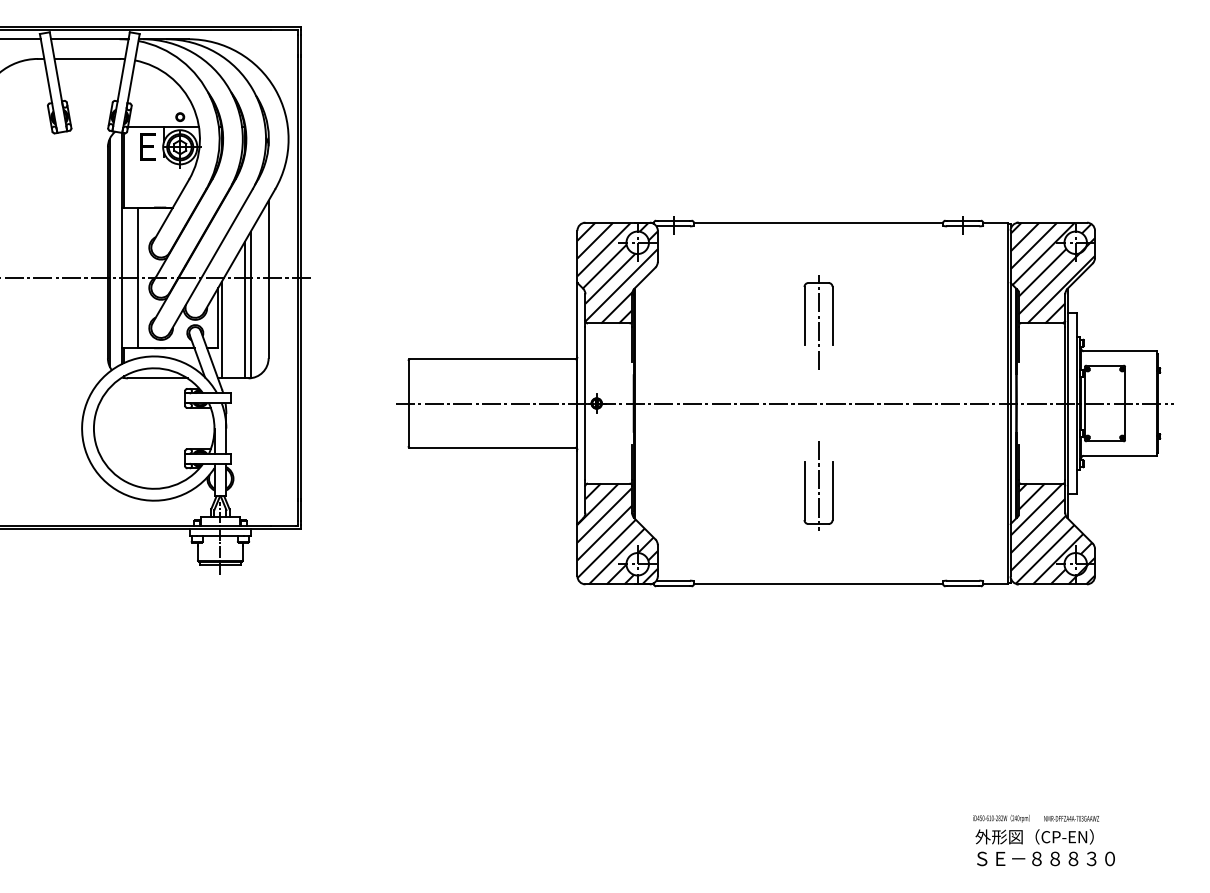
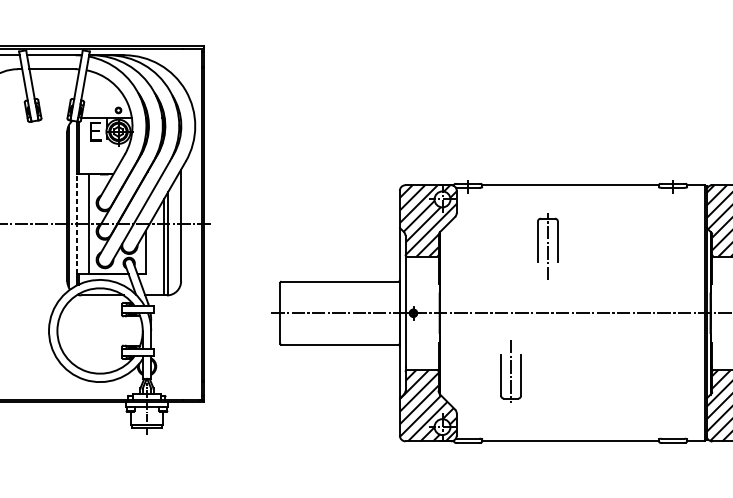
line: (121, 277) -> (76, 224), solid -> dashed
part: (818, 322) -> (547, 246), moved
line: (221, 329) -> (147, 260), removed
part: (818, 485) -> (511, 371), moved

